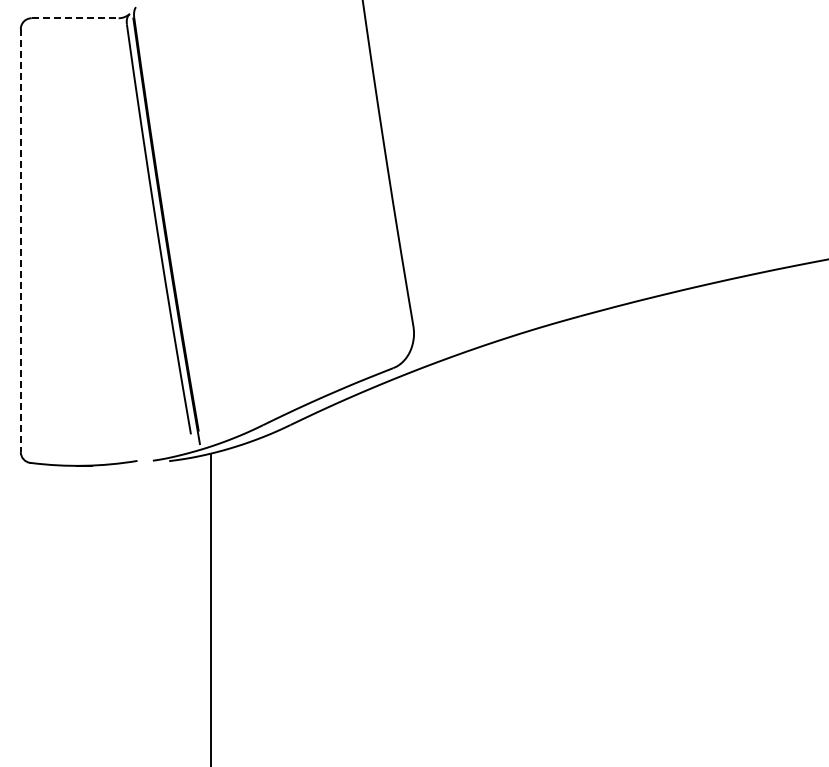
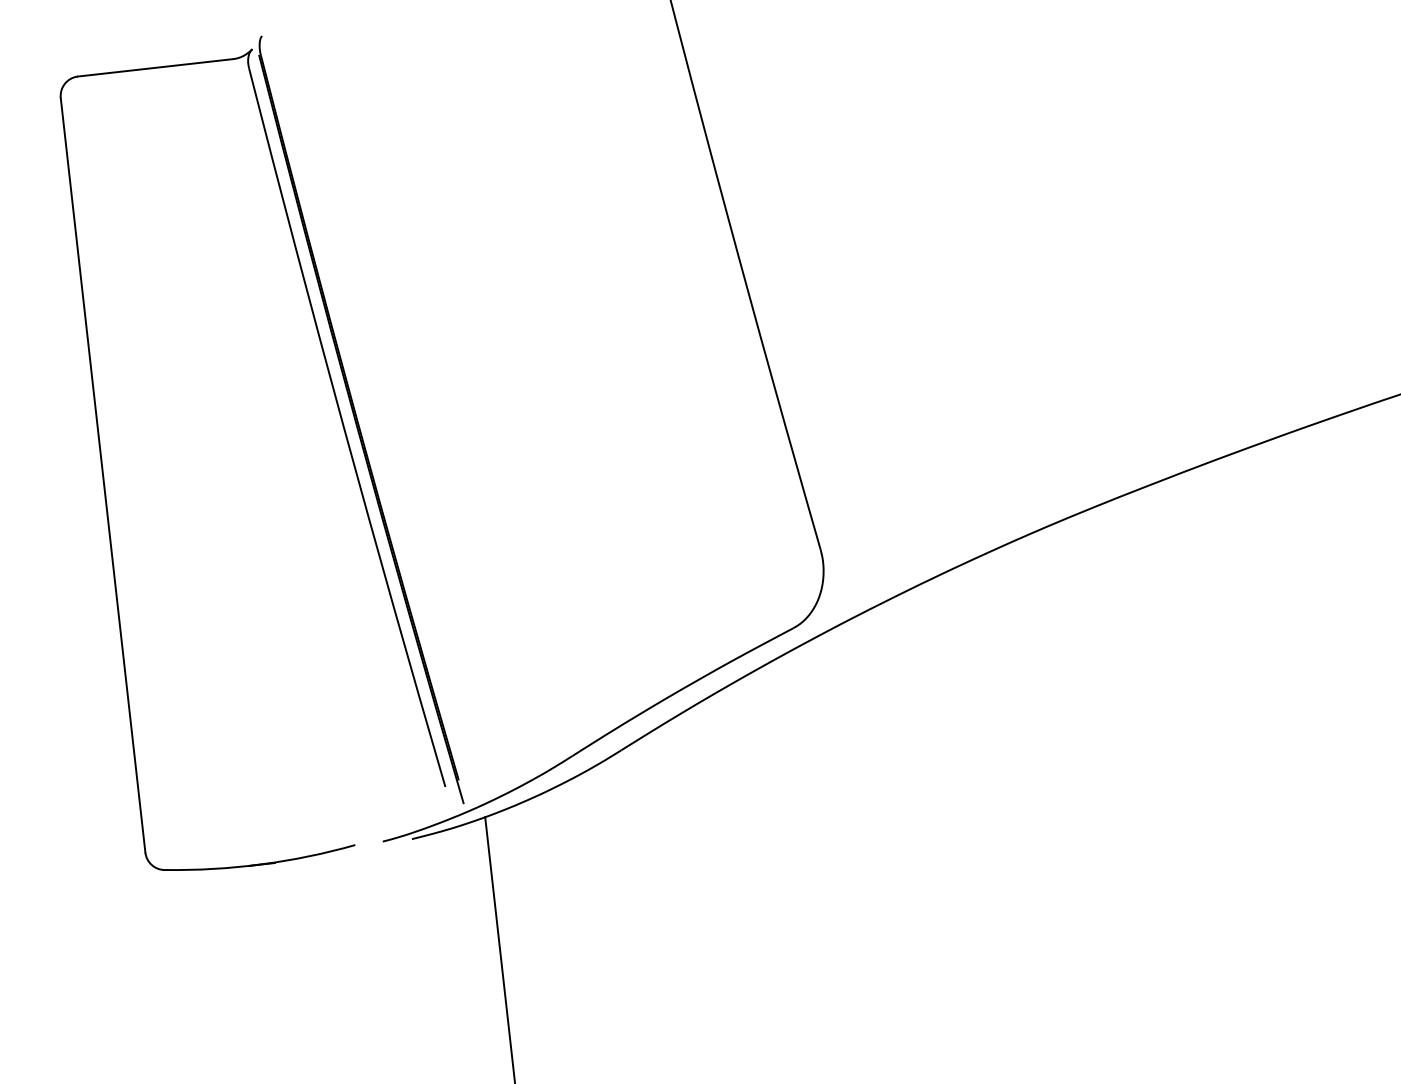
line: (75, 18) -> (156, 68), dashed -> solid
line: (20, 241) -> (102, 477), dashed -> solid

